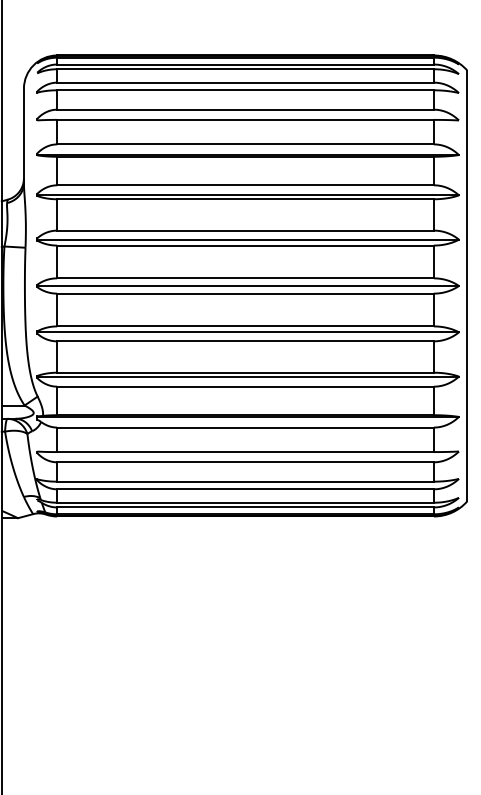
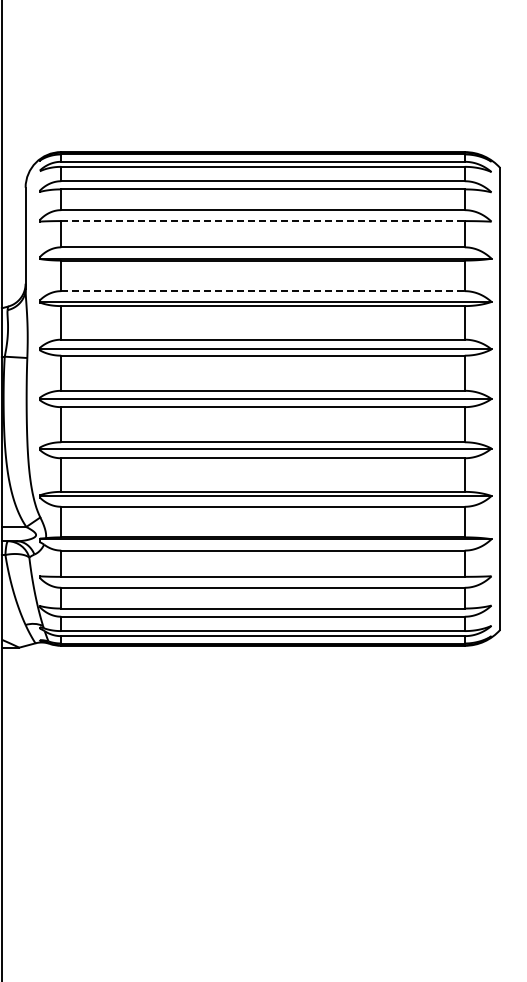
line: (245, 120) -> (262, 221), solid -> dashed
line: (245, 185) -> (262, 291), solid -> dashed

